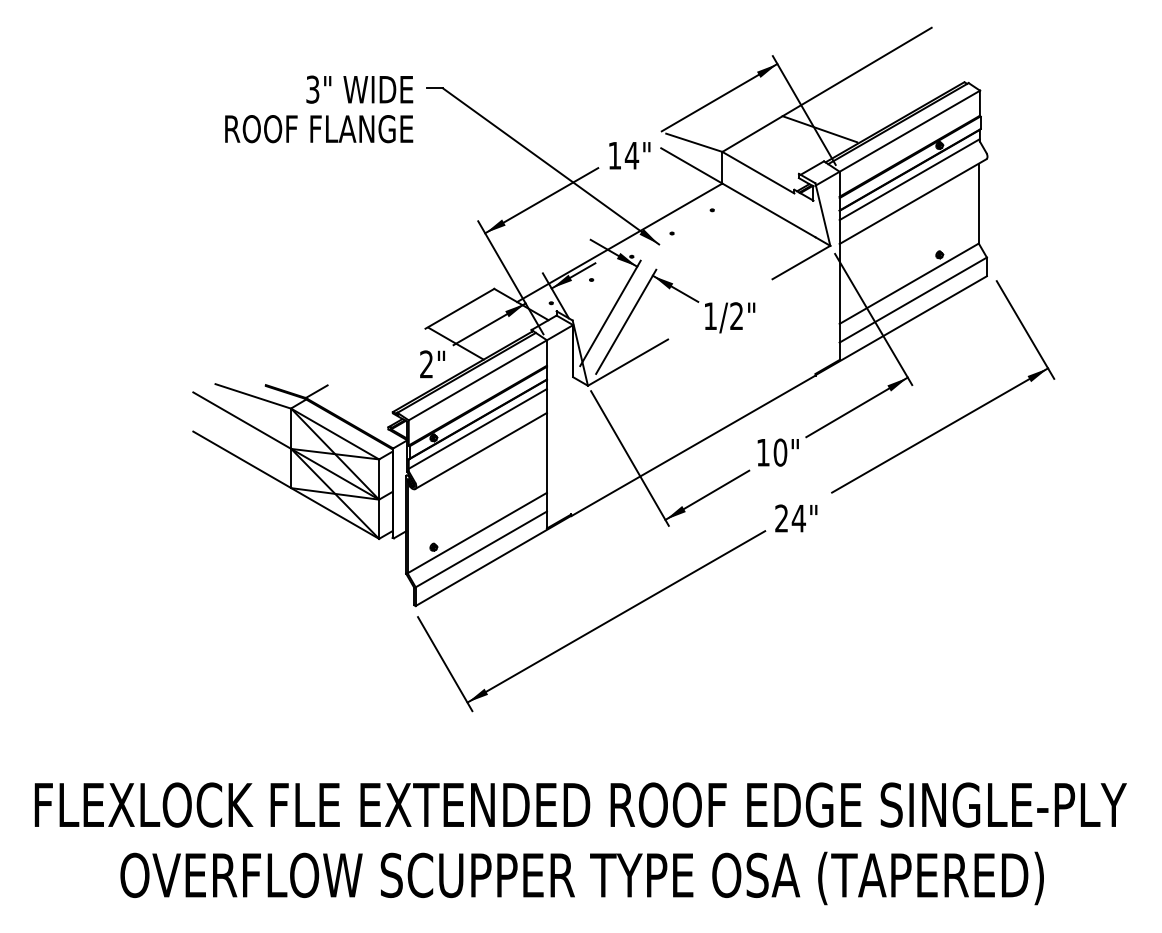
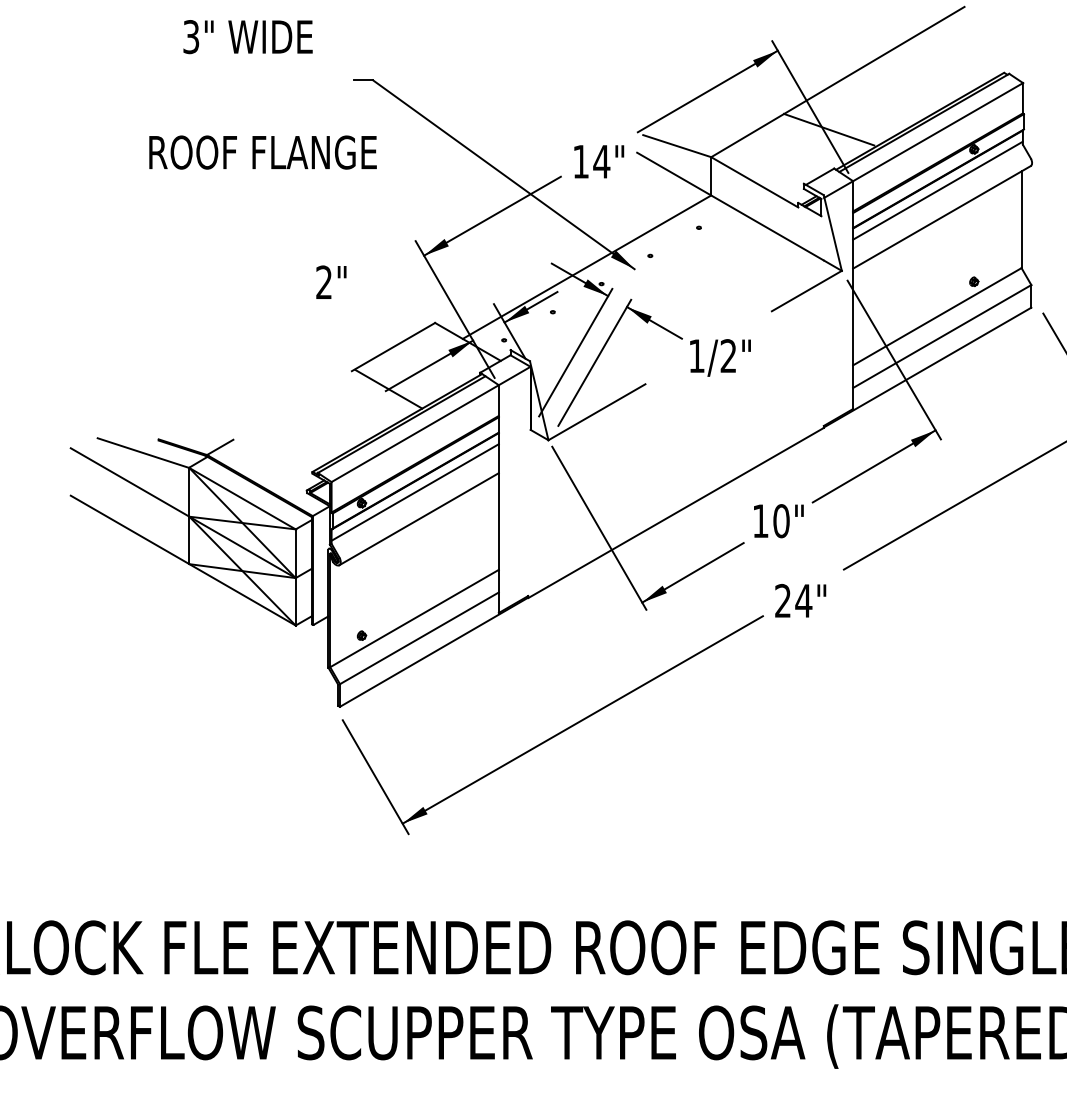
text: (359, 89) -> (247, 36), moved
text: (319, 129) -> (263, 153), moved
text: (432, 364) -> (331, 282), moved

